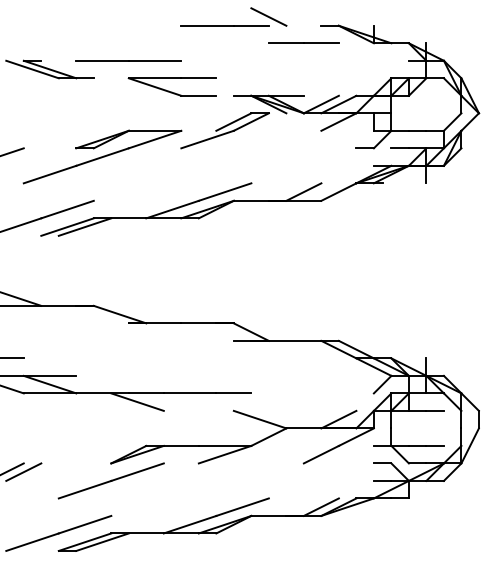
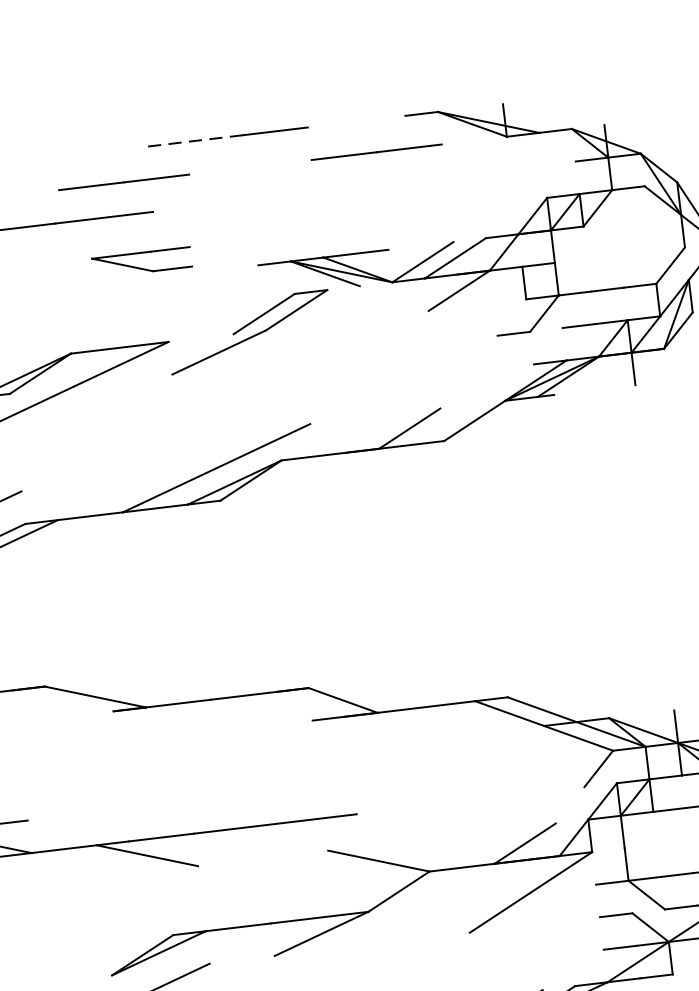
line: (268, 16) -> (305, 110), removed
line: (207, 25) -> (193, 140), solid -> dashed
line: (167, 42) -> (123, 180), added
part: (171, 86) -> (140, 261), size x0.6

